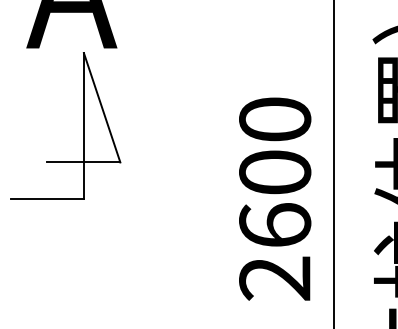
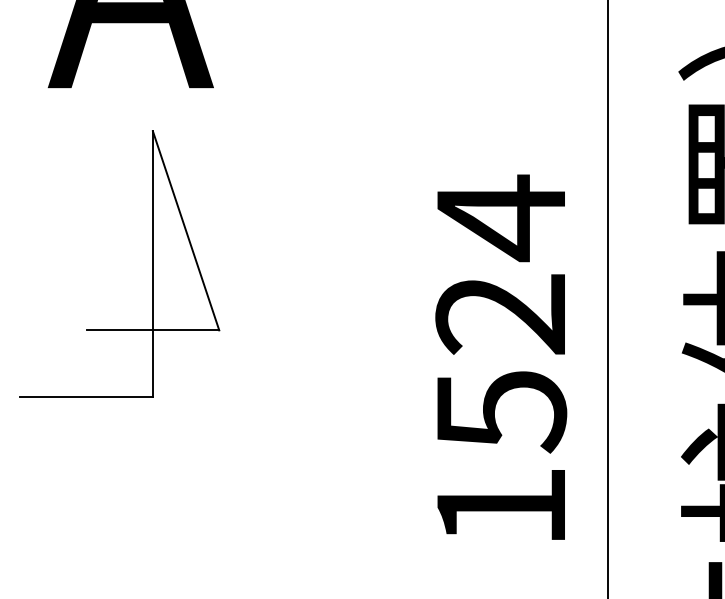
part: (83, 125) -> (152, 263), moved
text: (275, 197) -> (501, 359), 2600 -> 1524

